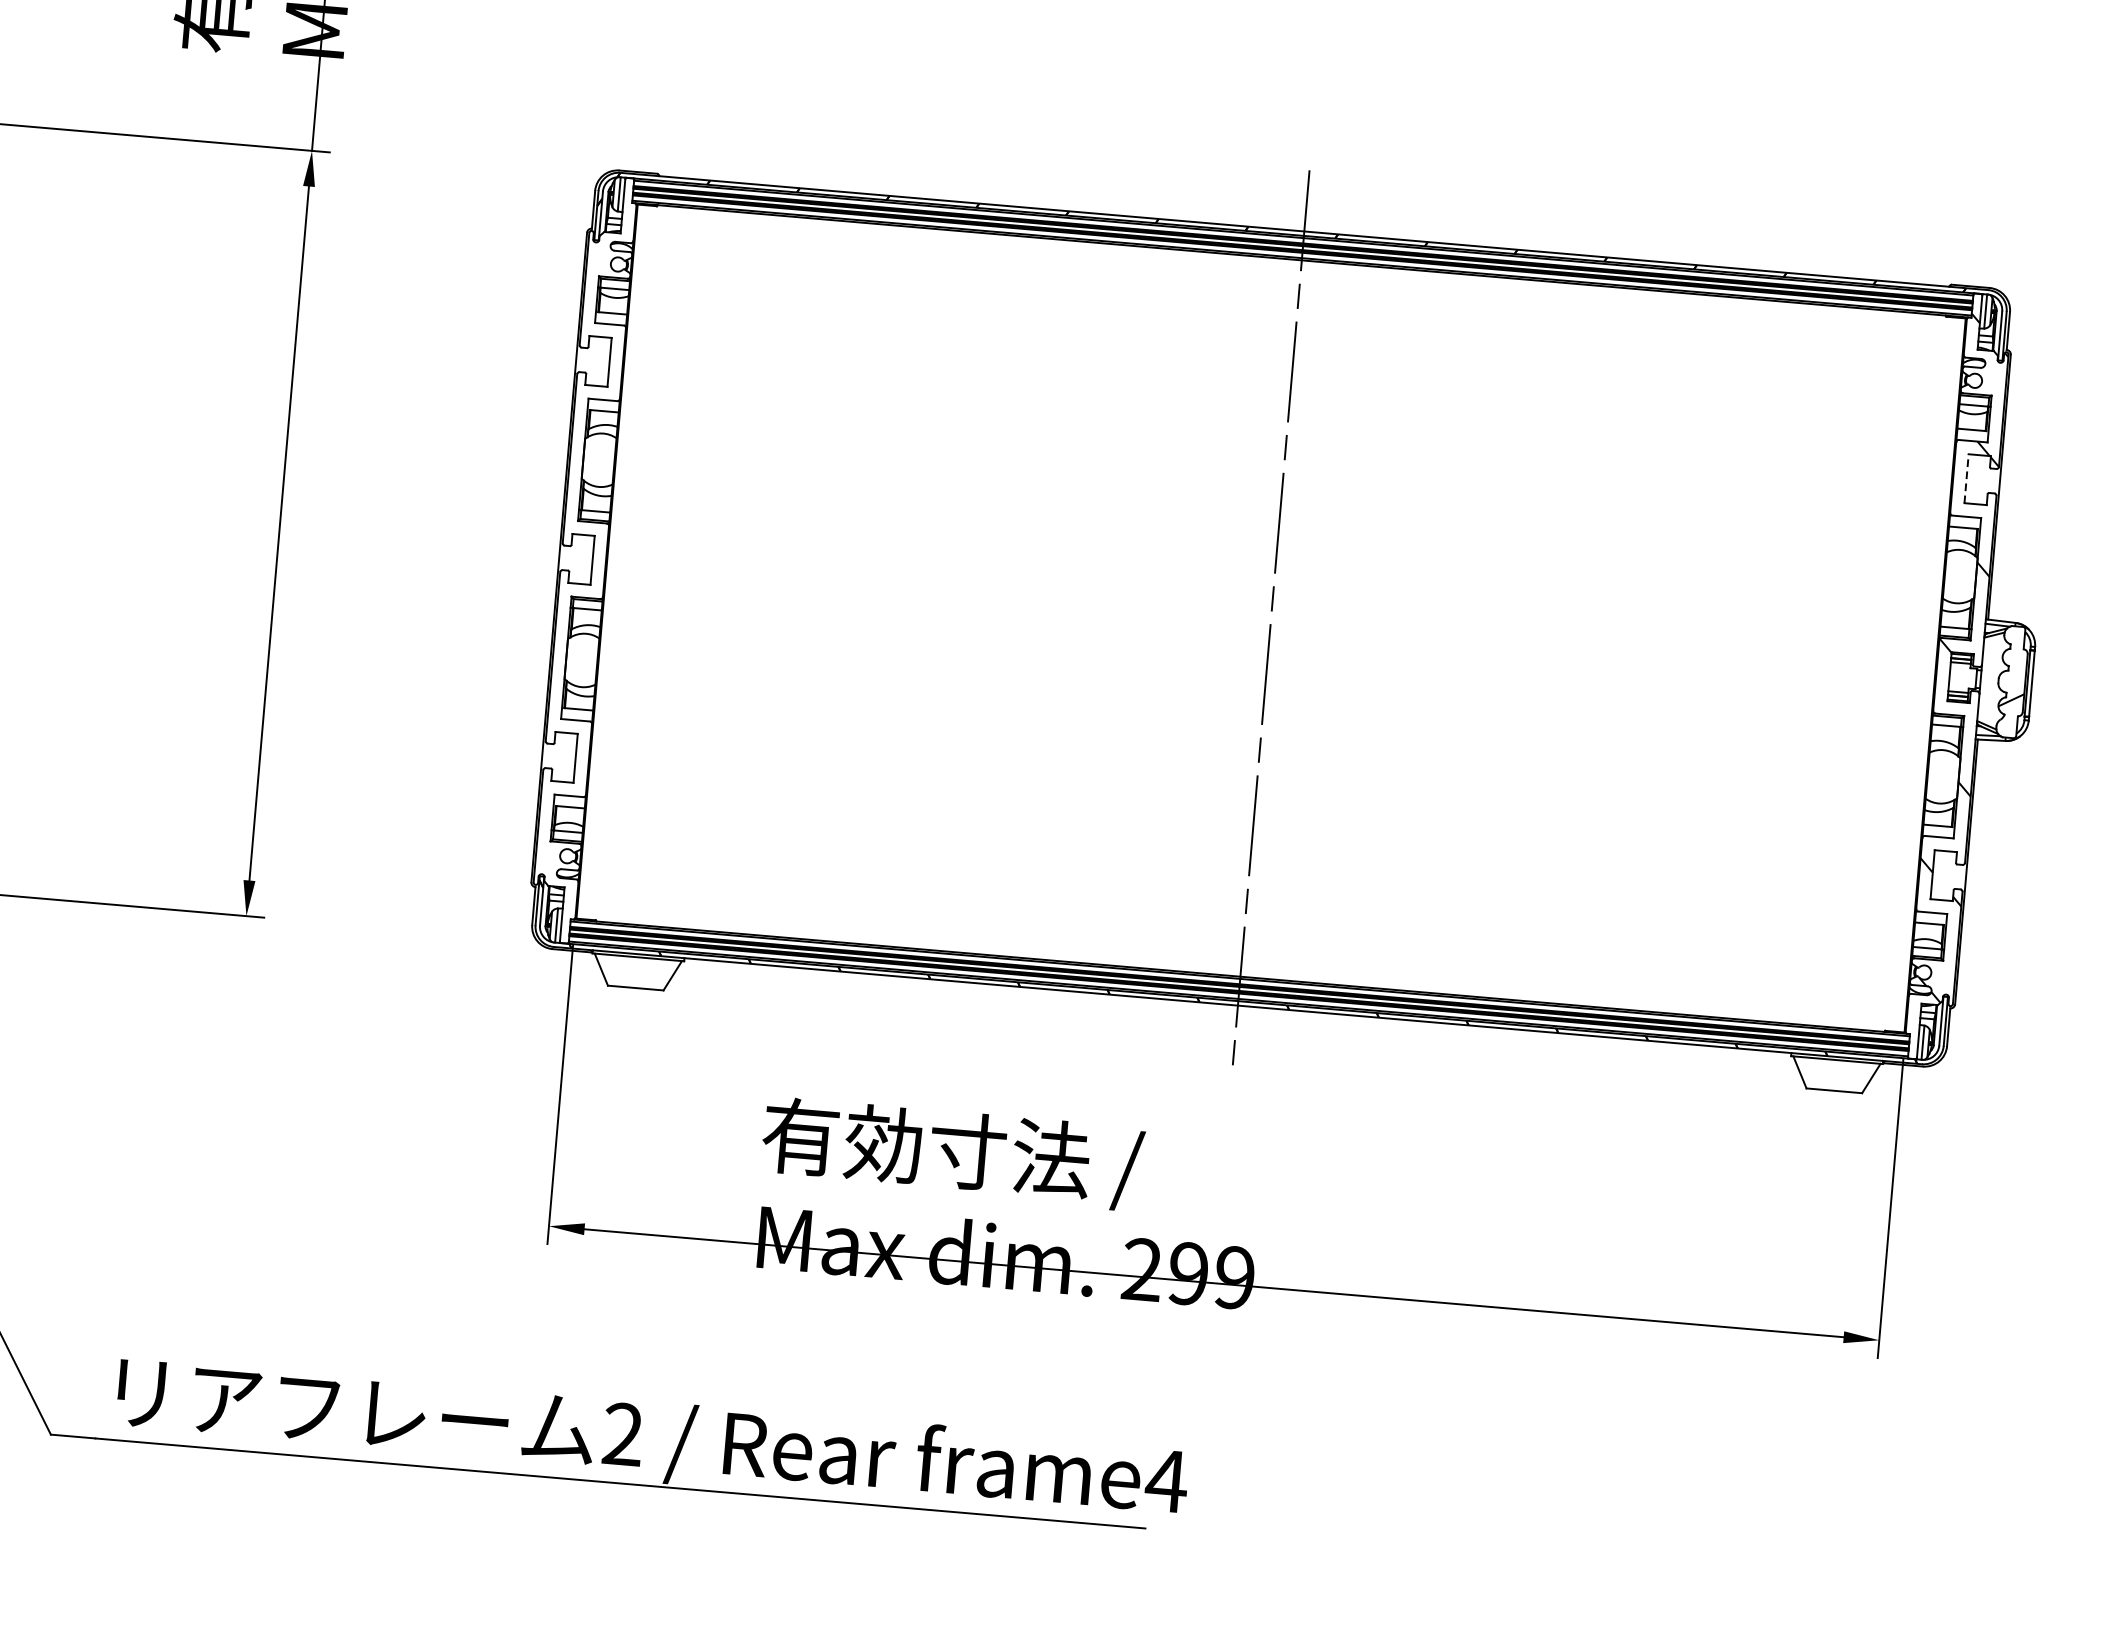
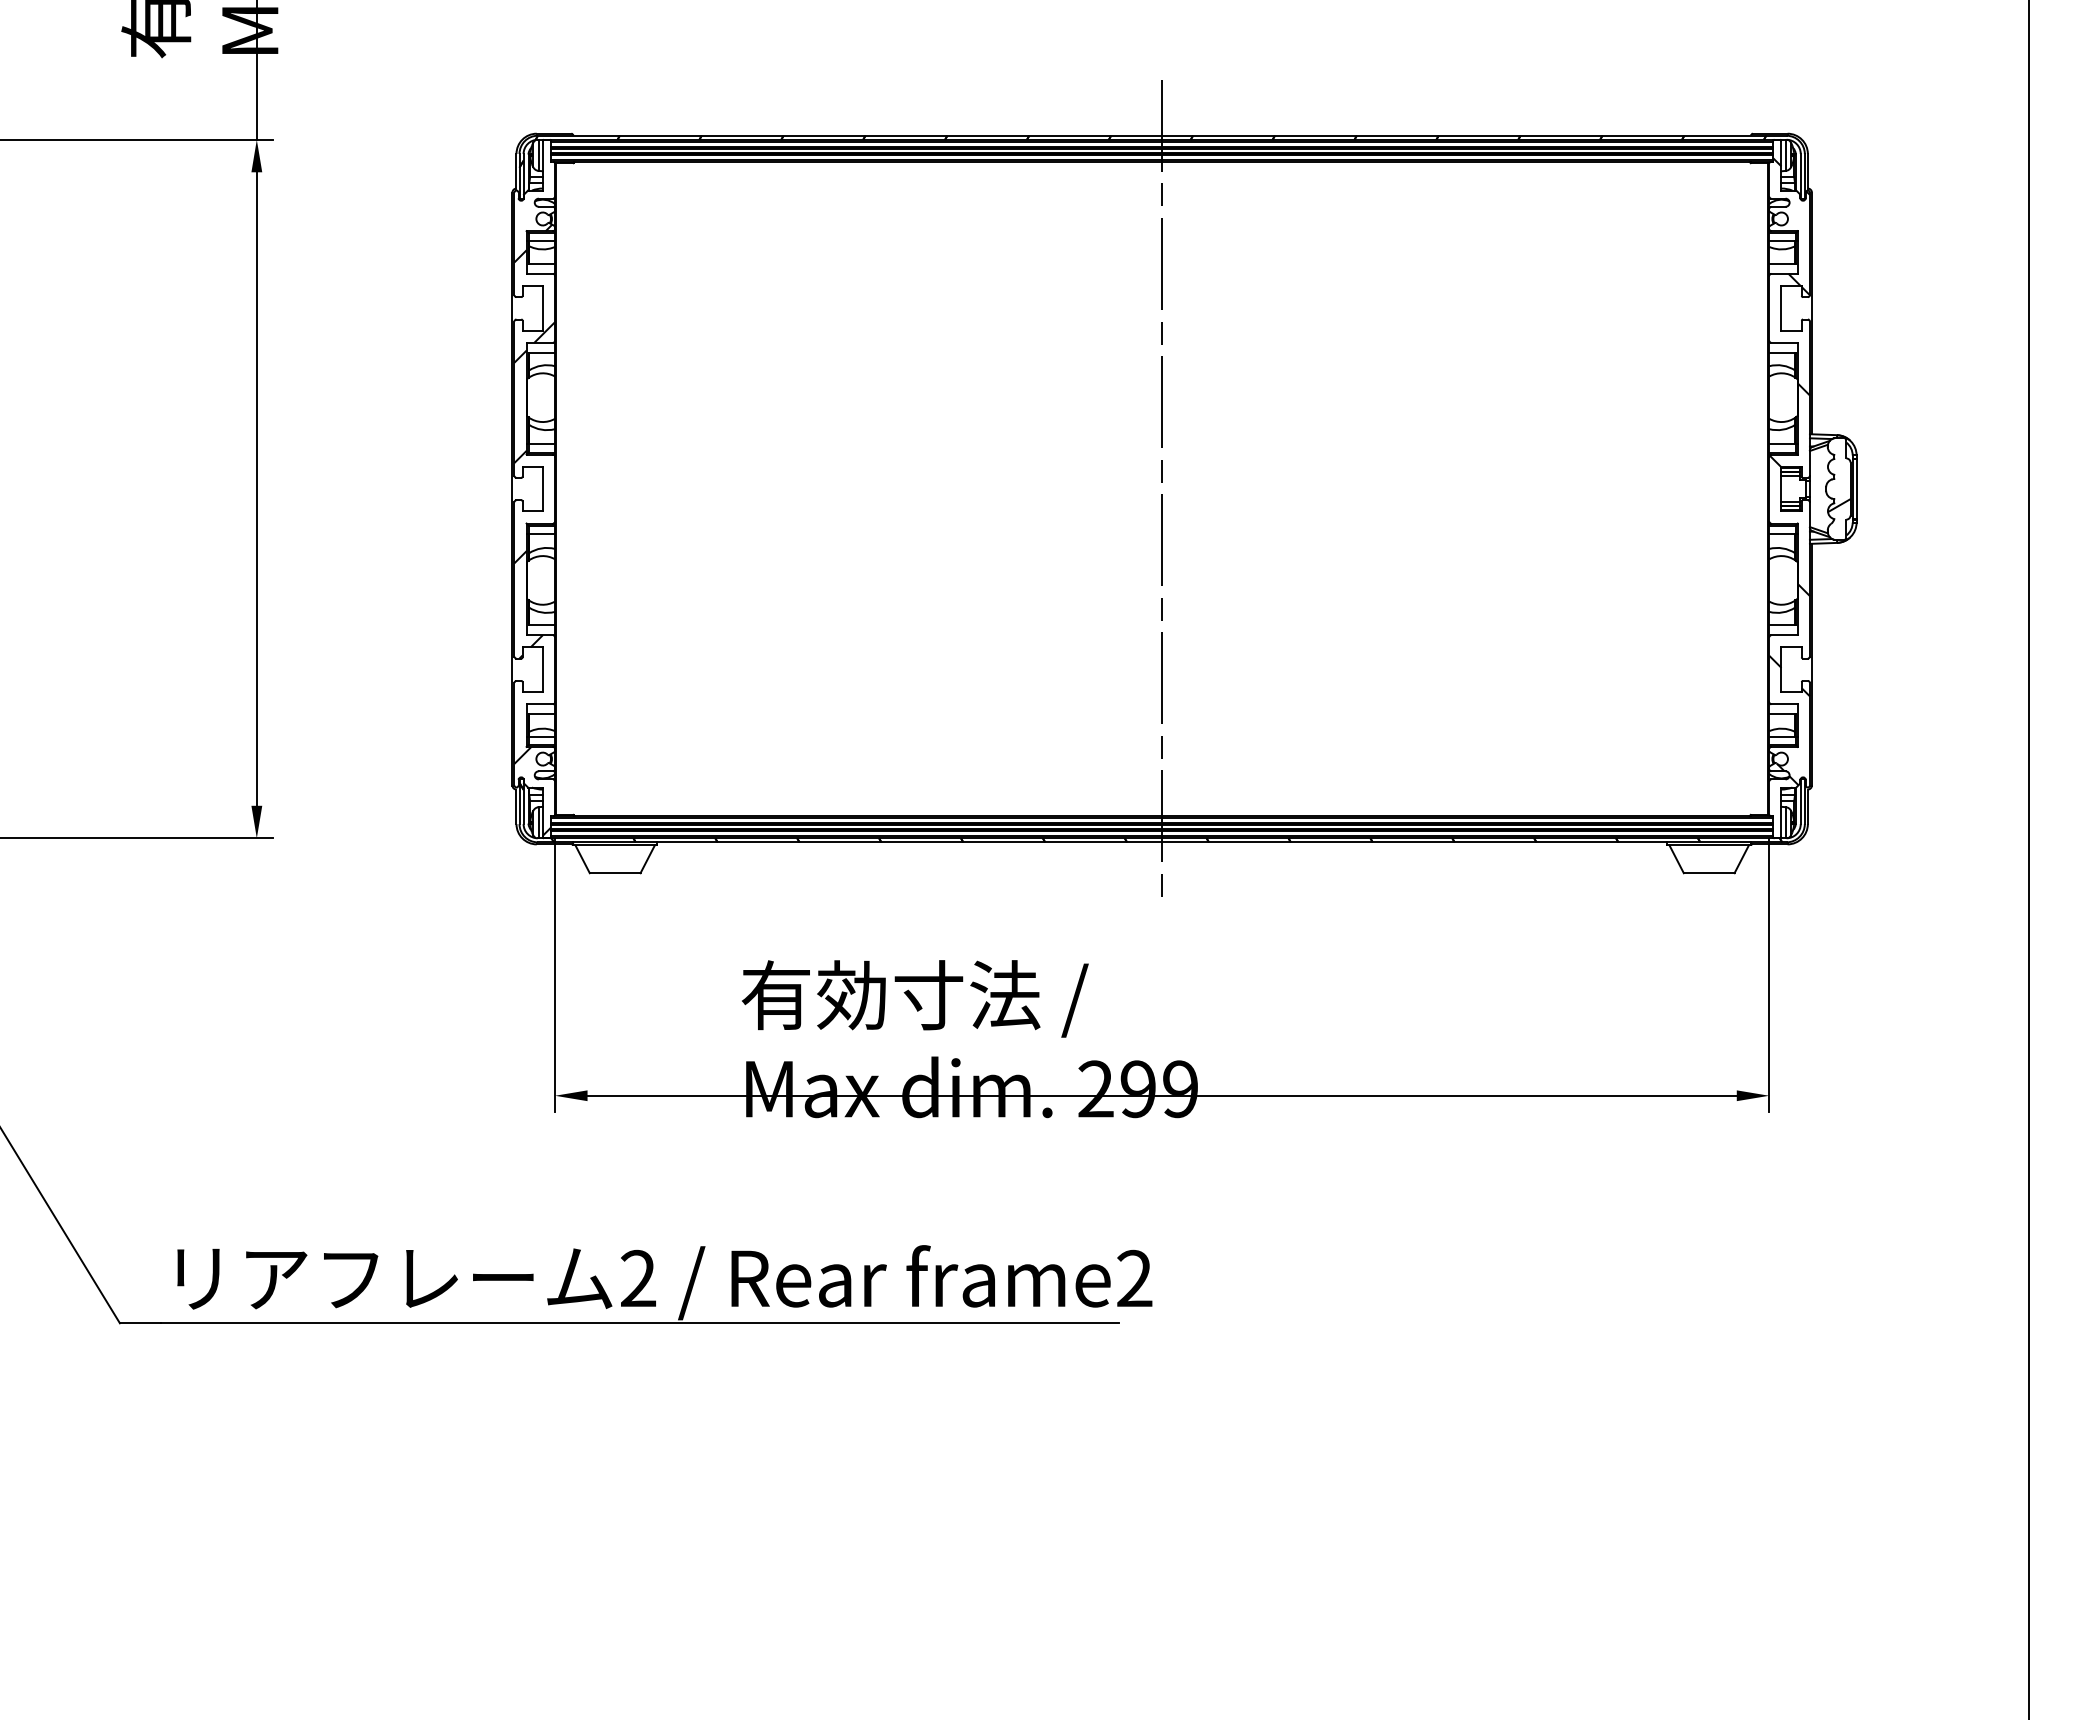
line: (1966, 477) -> (1781, 307), dashed -> solid
hatch: (579, 603) -> (534, 529), added
text: (1166, 1479) -> (1134, 1277), frame4 -> frame2

